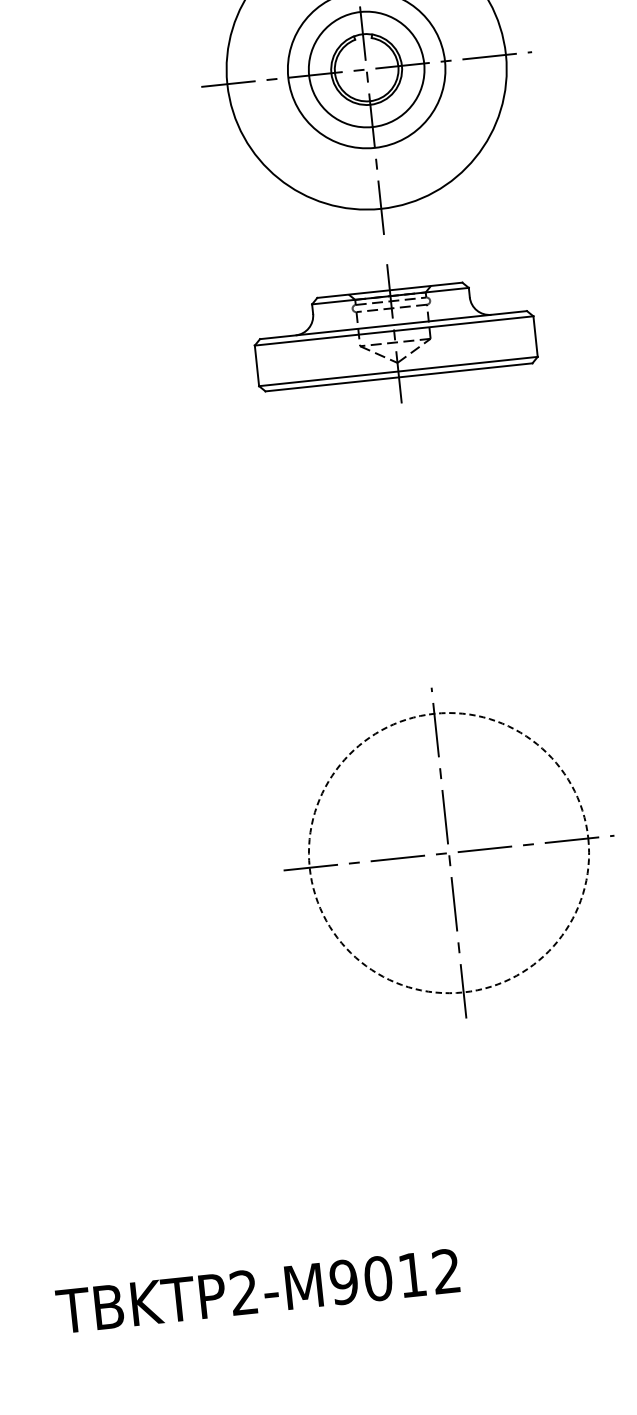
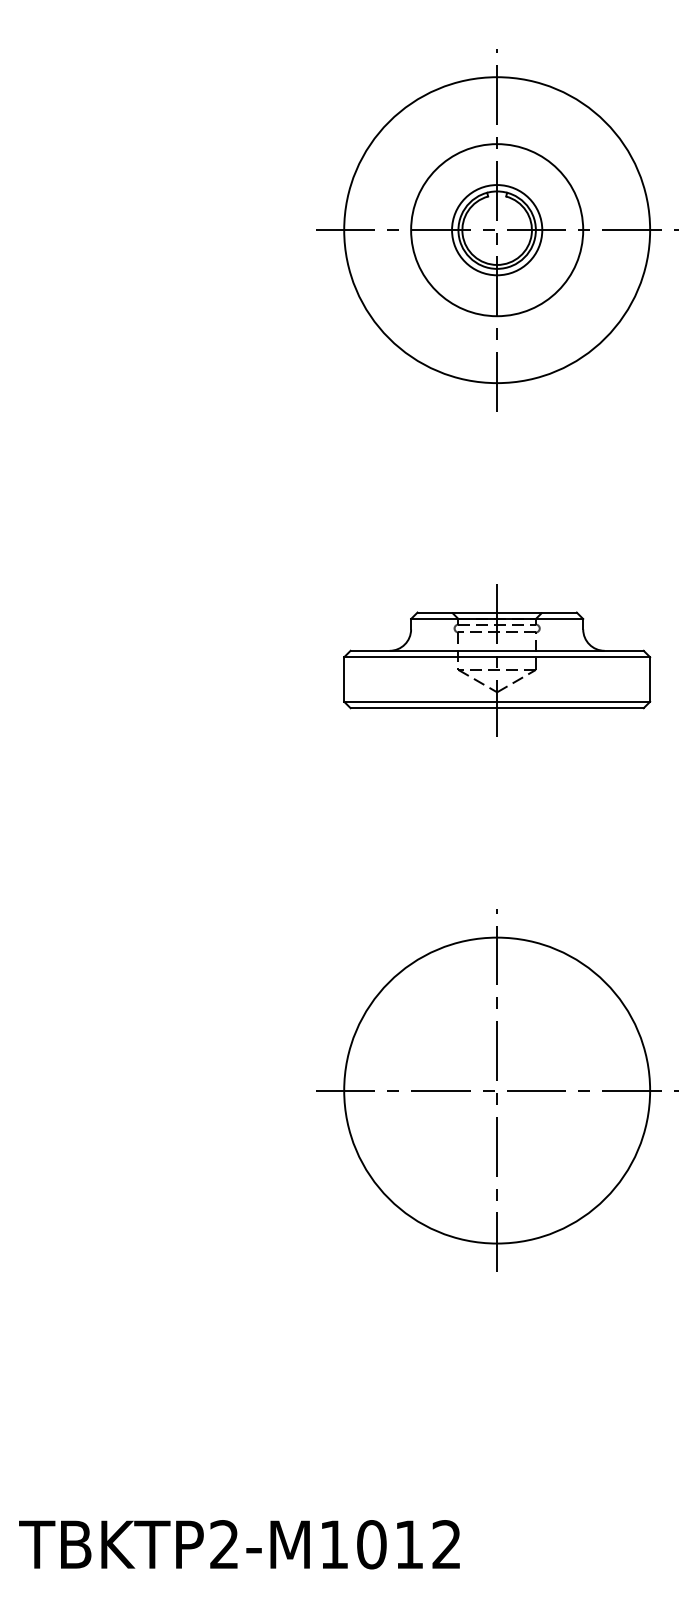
circle: (367, 69) -> (497, 230), size x0.71
part: (394, 333) -> (497, 660), moved
circle: (449, 852) -> (497, 1090), dashed -> solid
text: (343, 1282) -> (333, 1544), TBKTP2-M9012 -> TBKTP2-M1012

